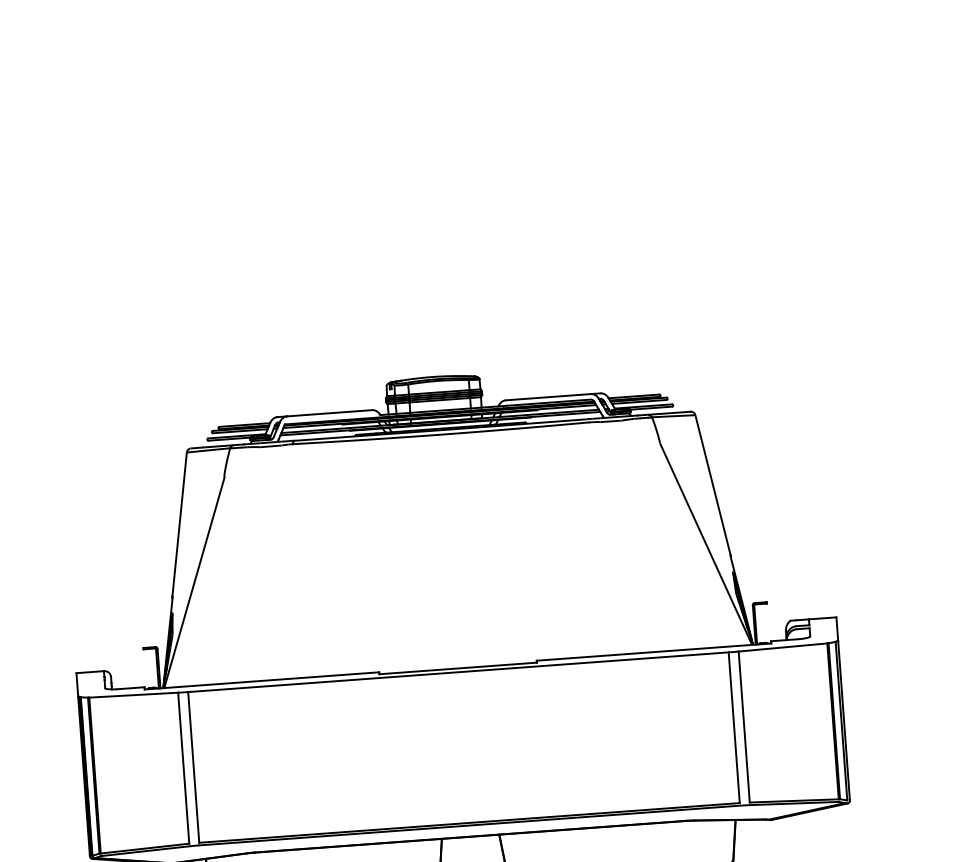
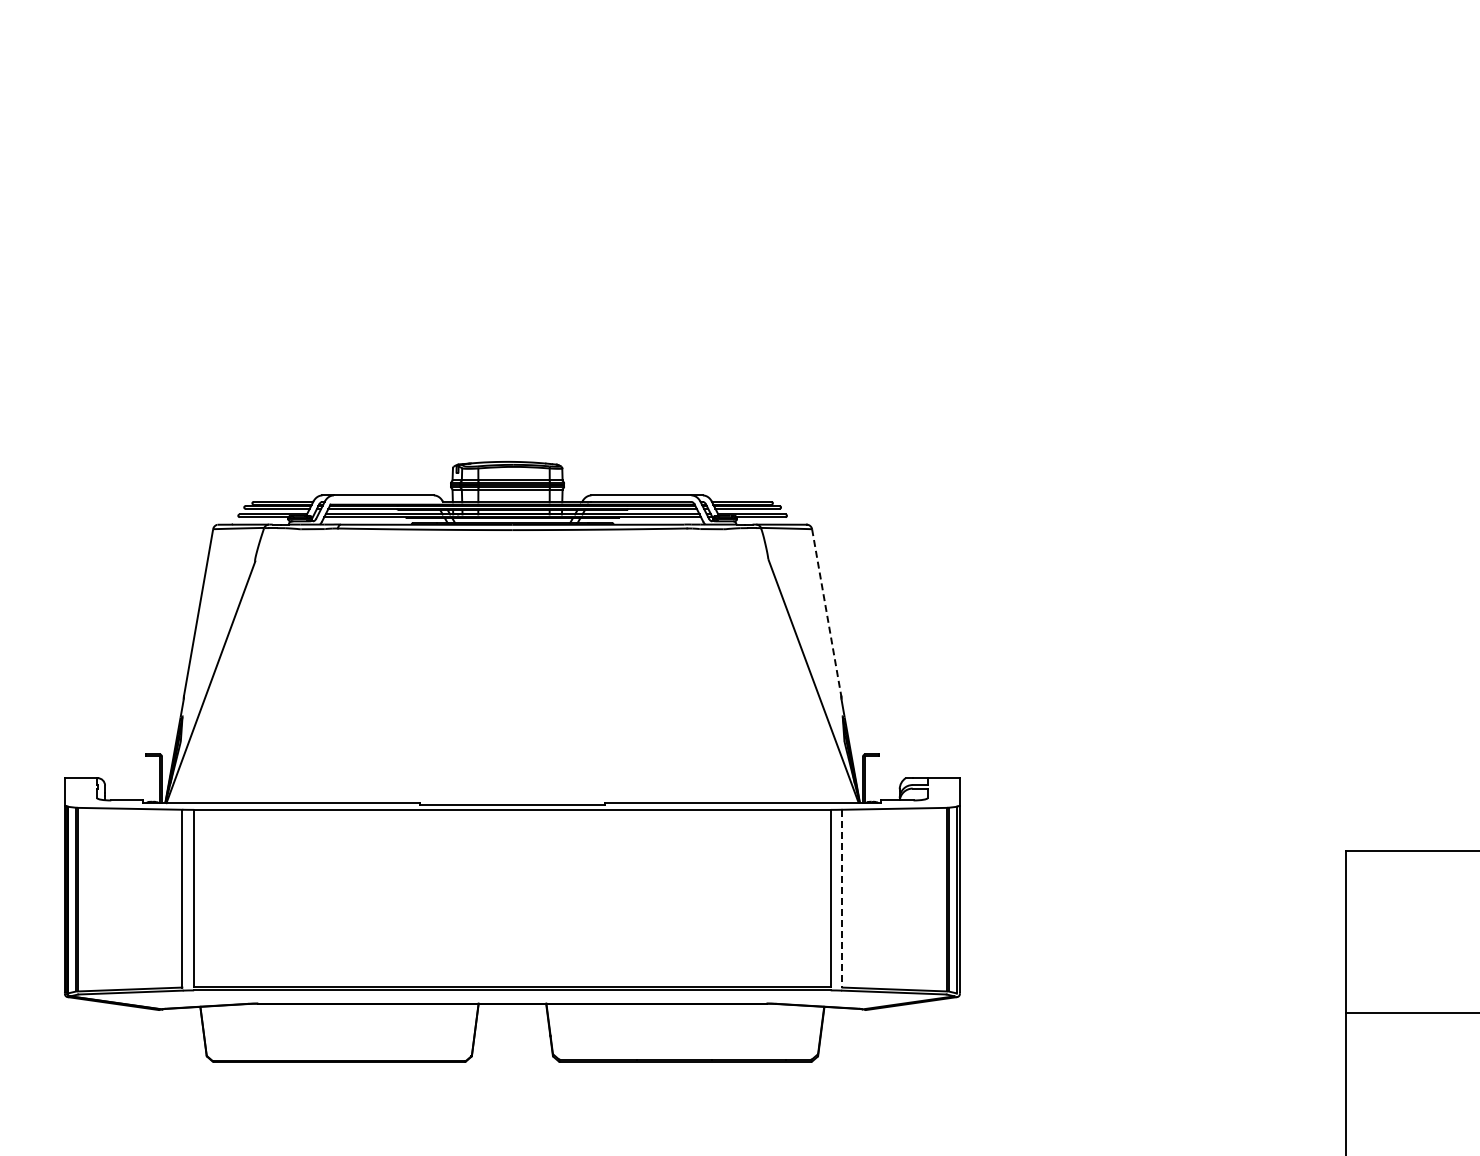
line: (712, 485) -> (826, 613), solid -> dashed
line: (744, 726) -> (842, 898), solid -> dashed

